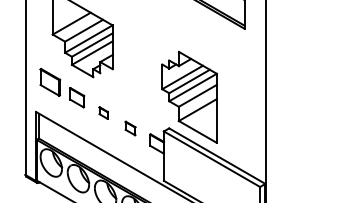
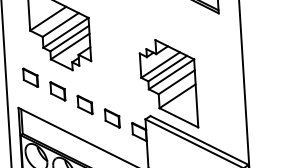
part: (50, 81) -> (30, 76), size x0.71
part: (103, 112) -> (84, 104), size x1.67
part: (130, 128) -> (112, 118), size x1.43

